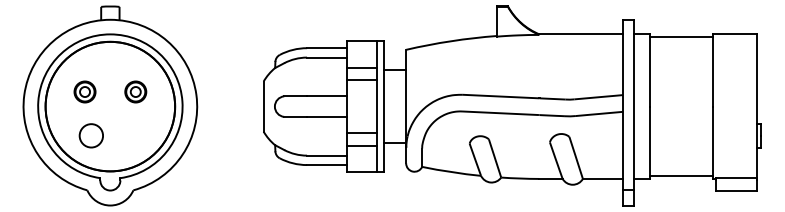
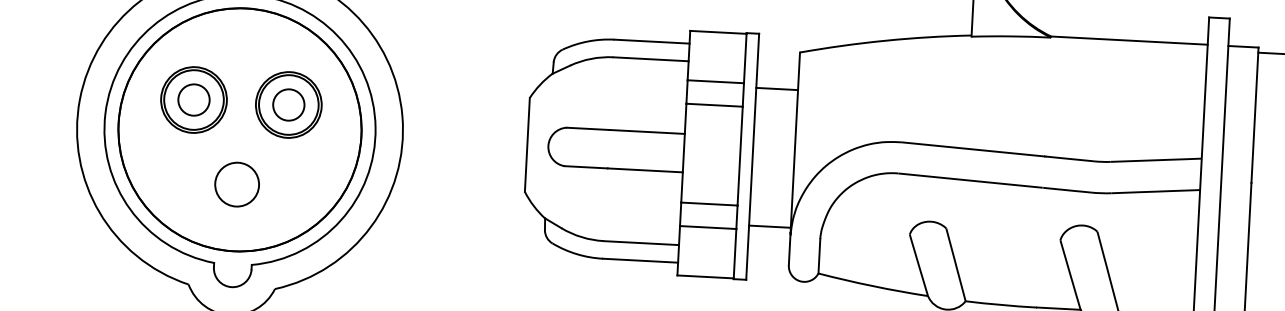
part: (84, 91) -> (193, 98), size x1.67
part: (135, 91) -> (288, 104), size x1.67
circle: (90, 135) -> (235, 183), moved

